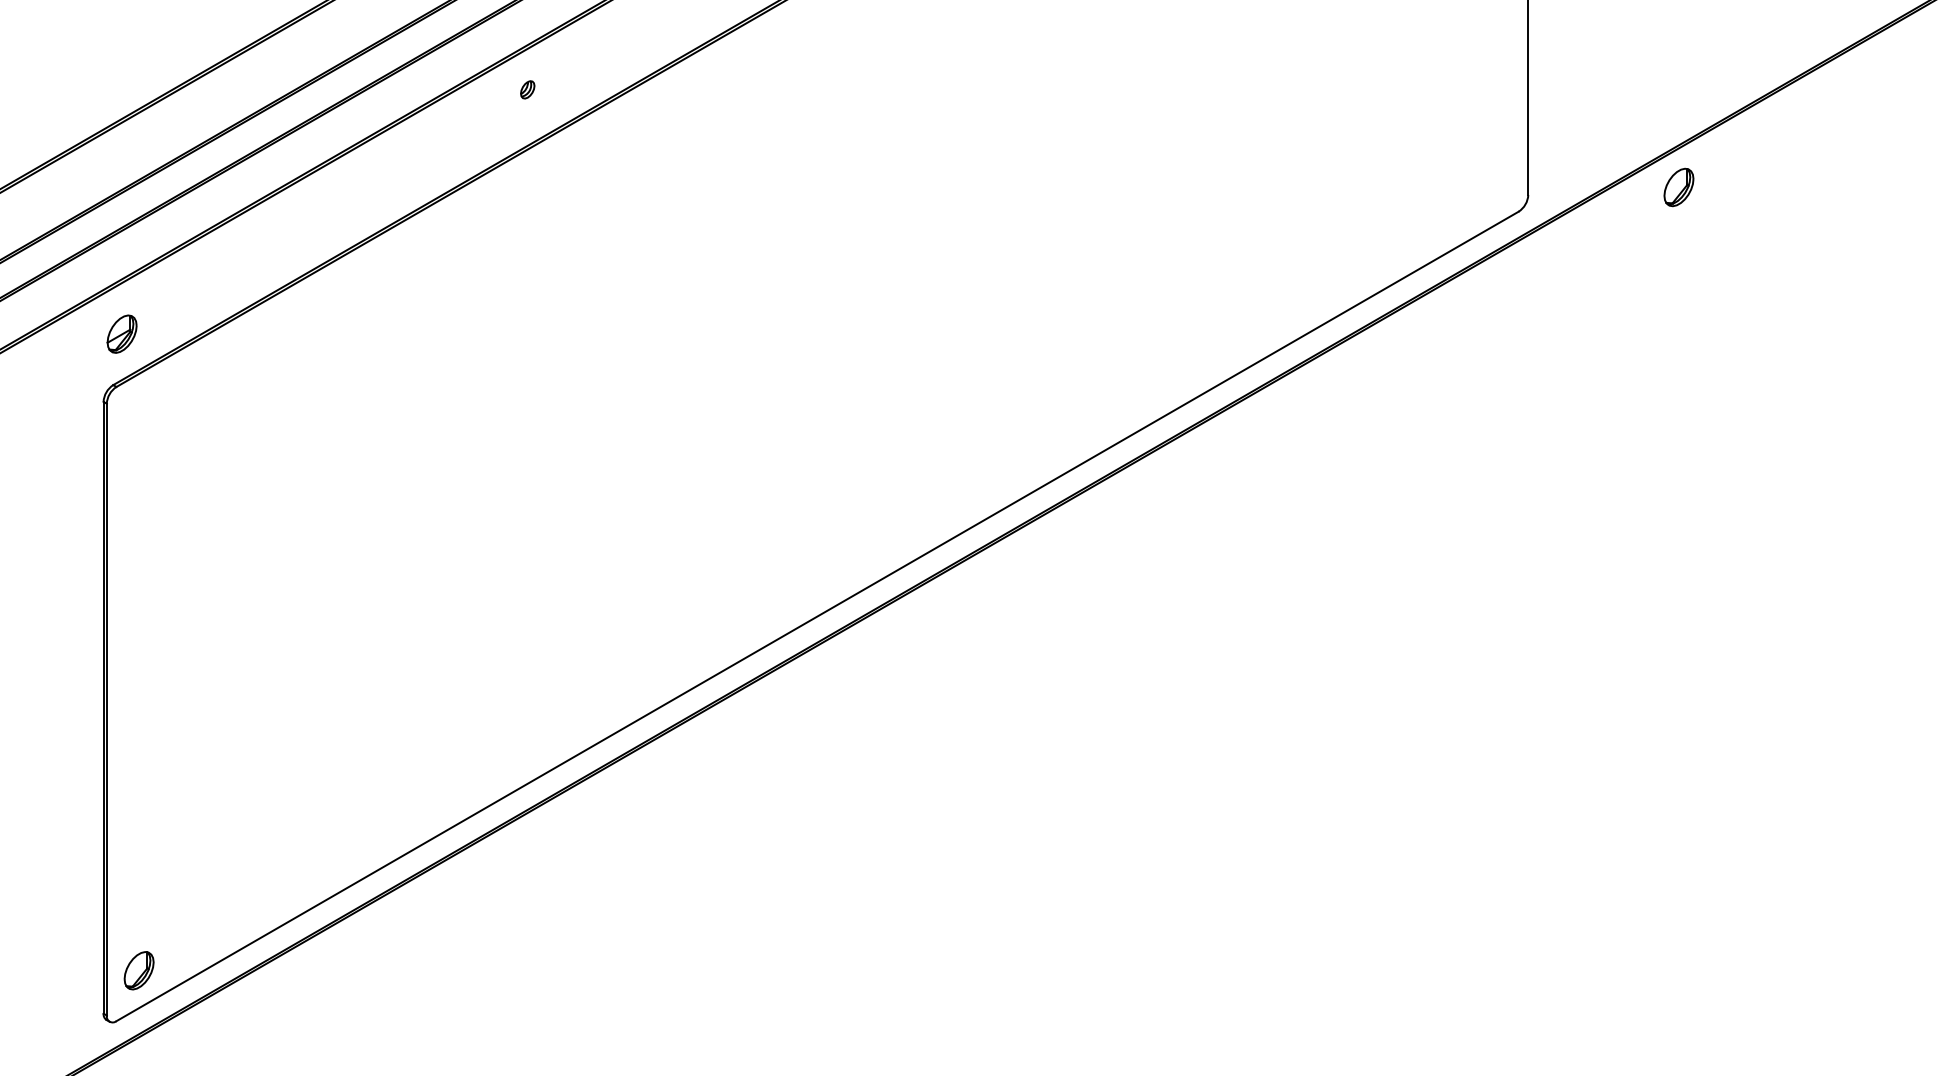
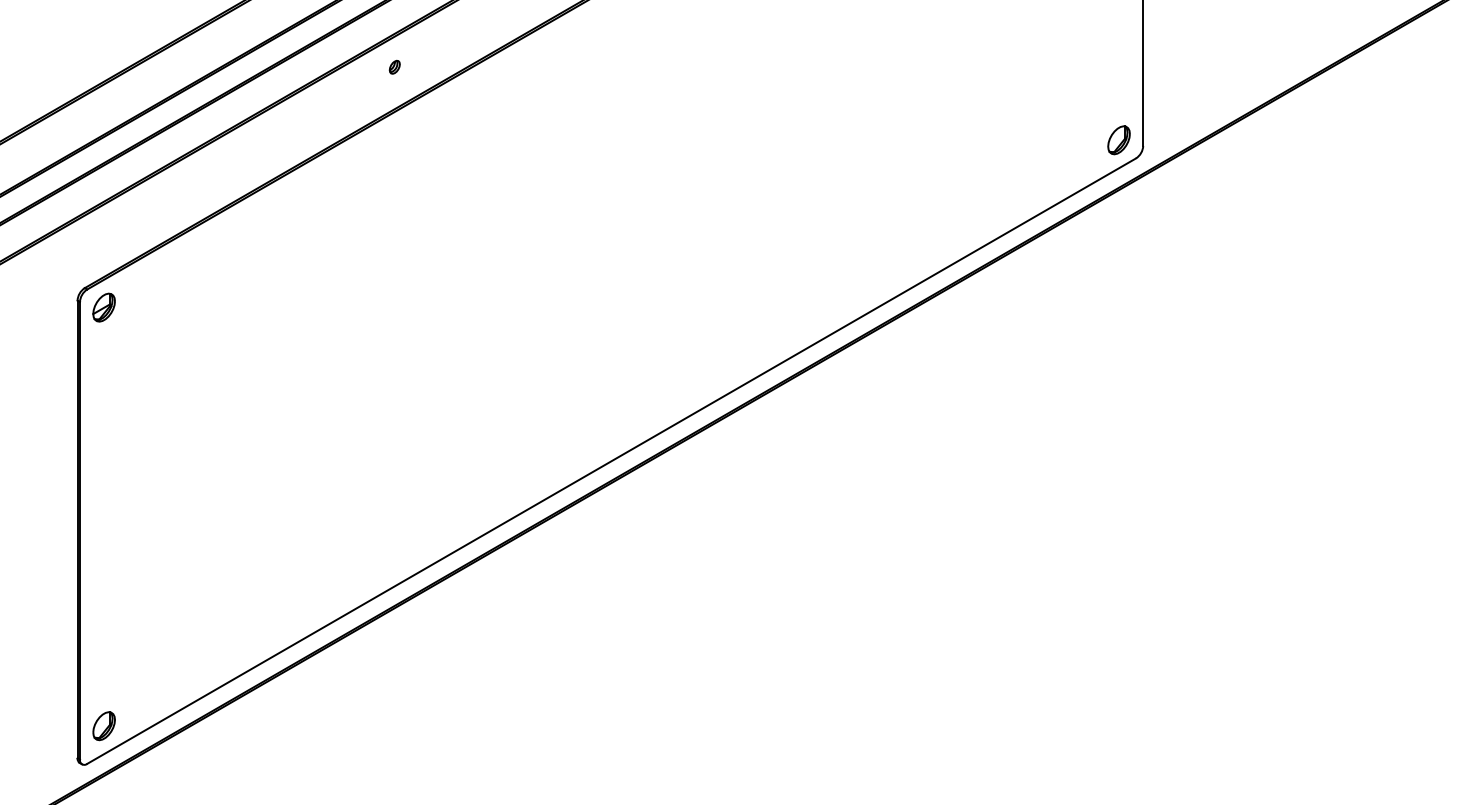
part: (1678, 187) -> (1118, 140), moved
part: (121, 333) -> (103, 307), moved

